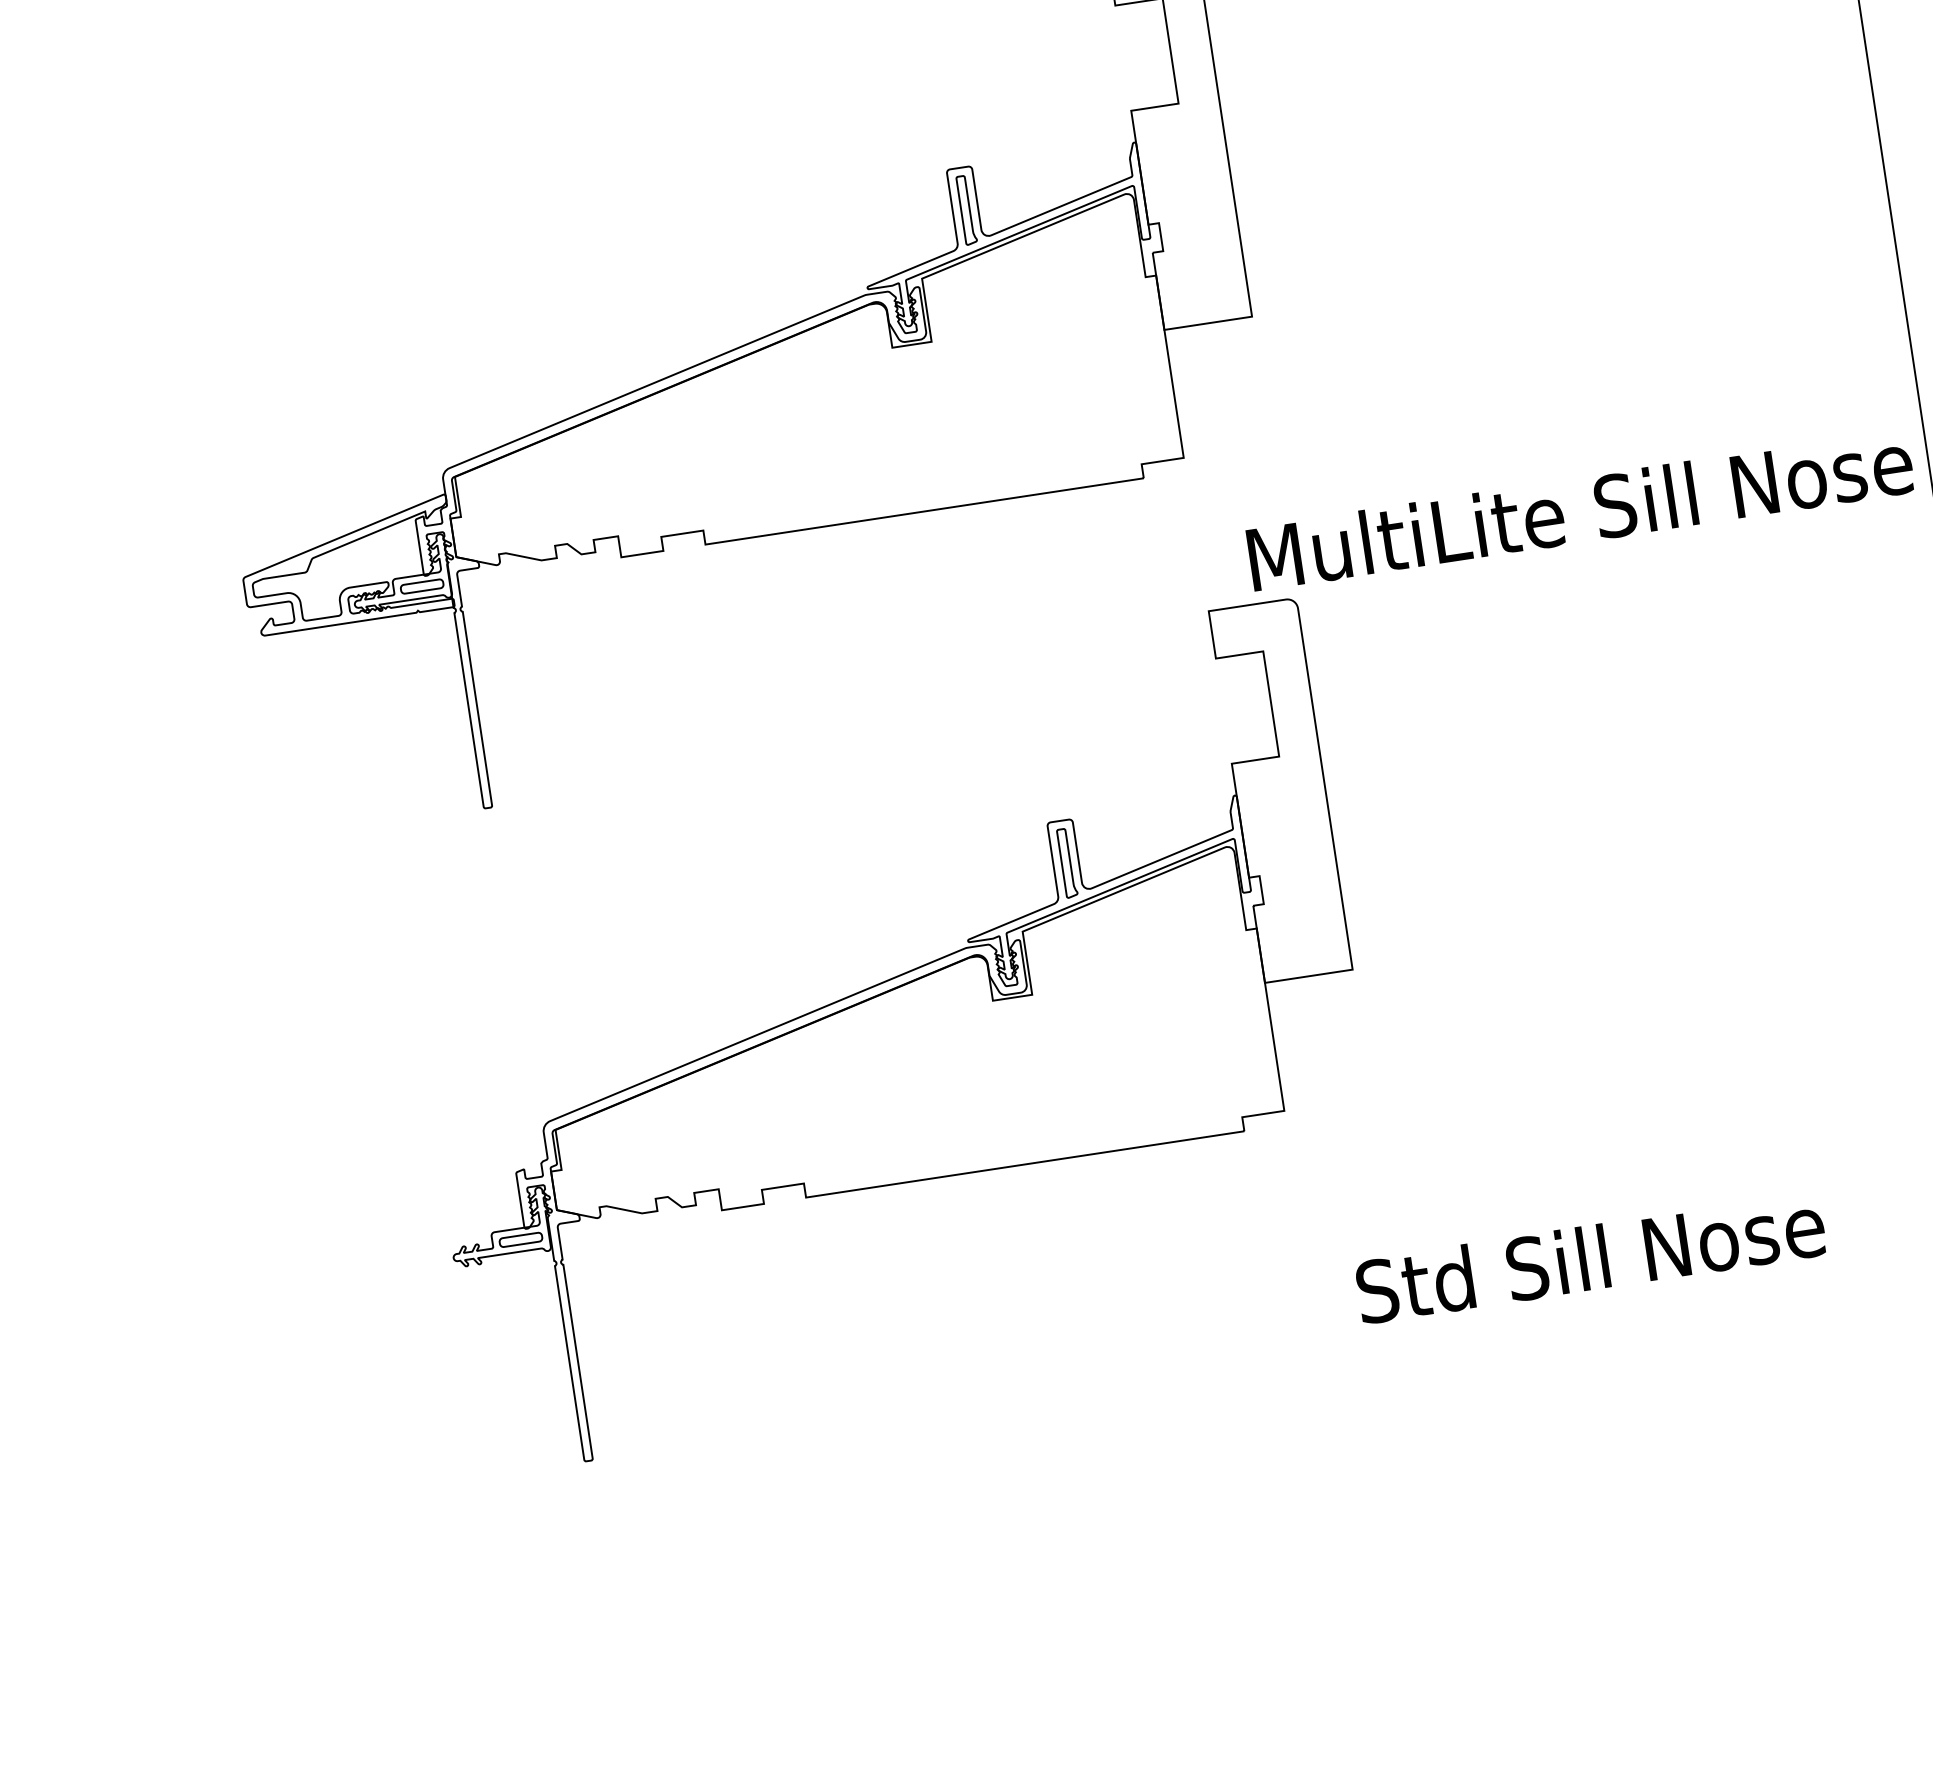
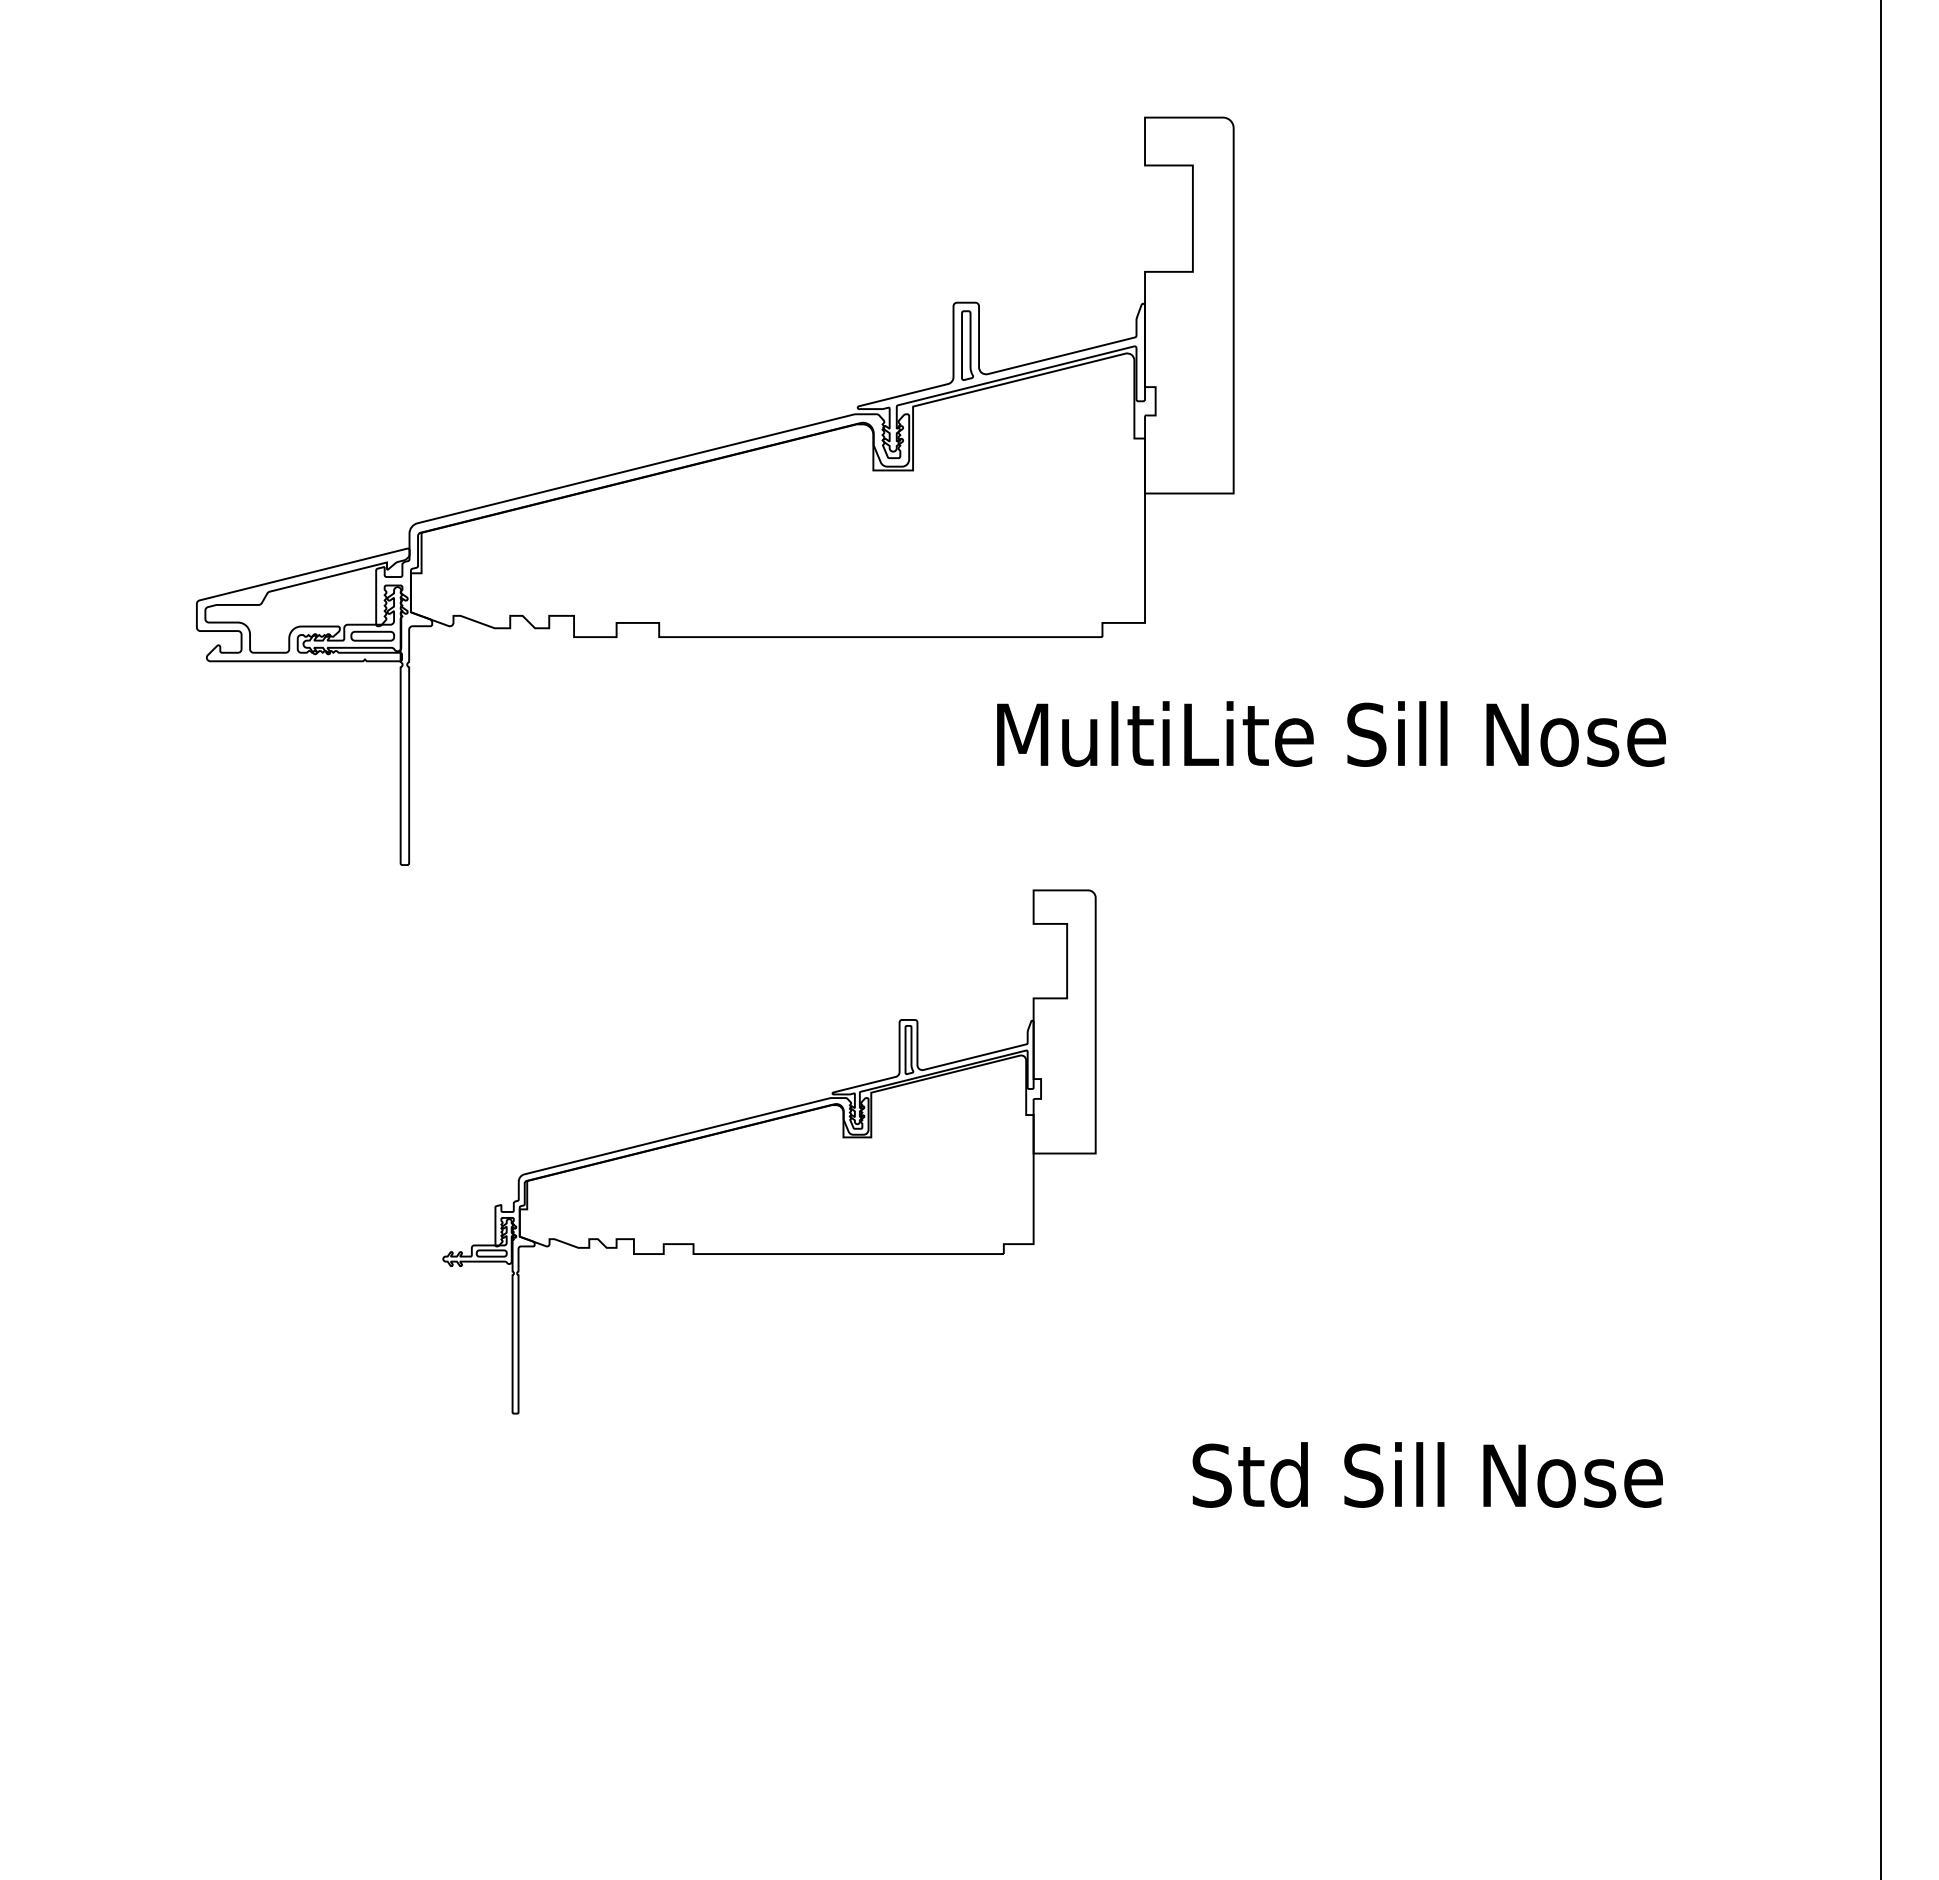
text: (1580, 509) -> (1331, 733), moved
part: (891, 1036) -> (769, 1151), size x0.7

